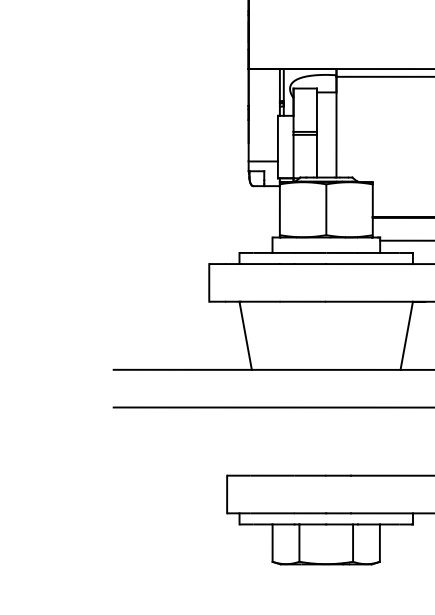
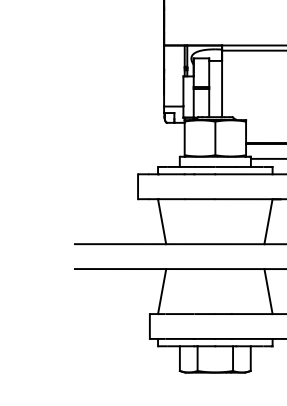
line: (246, 441) -> (162, 291), added
line: (406, 441) -> (268, 291), added

